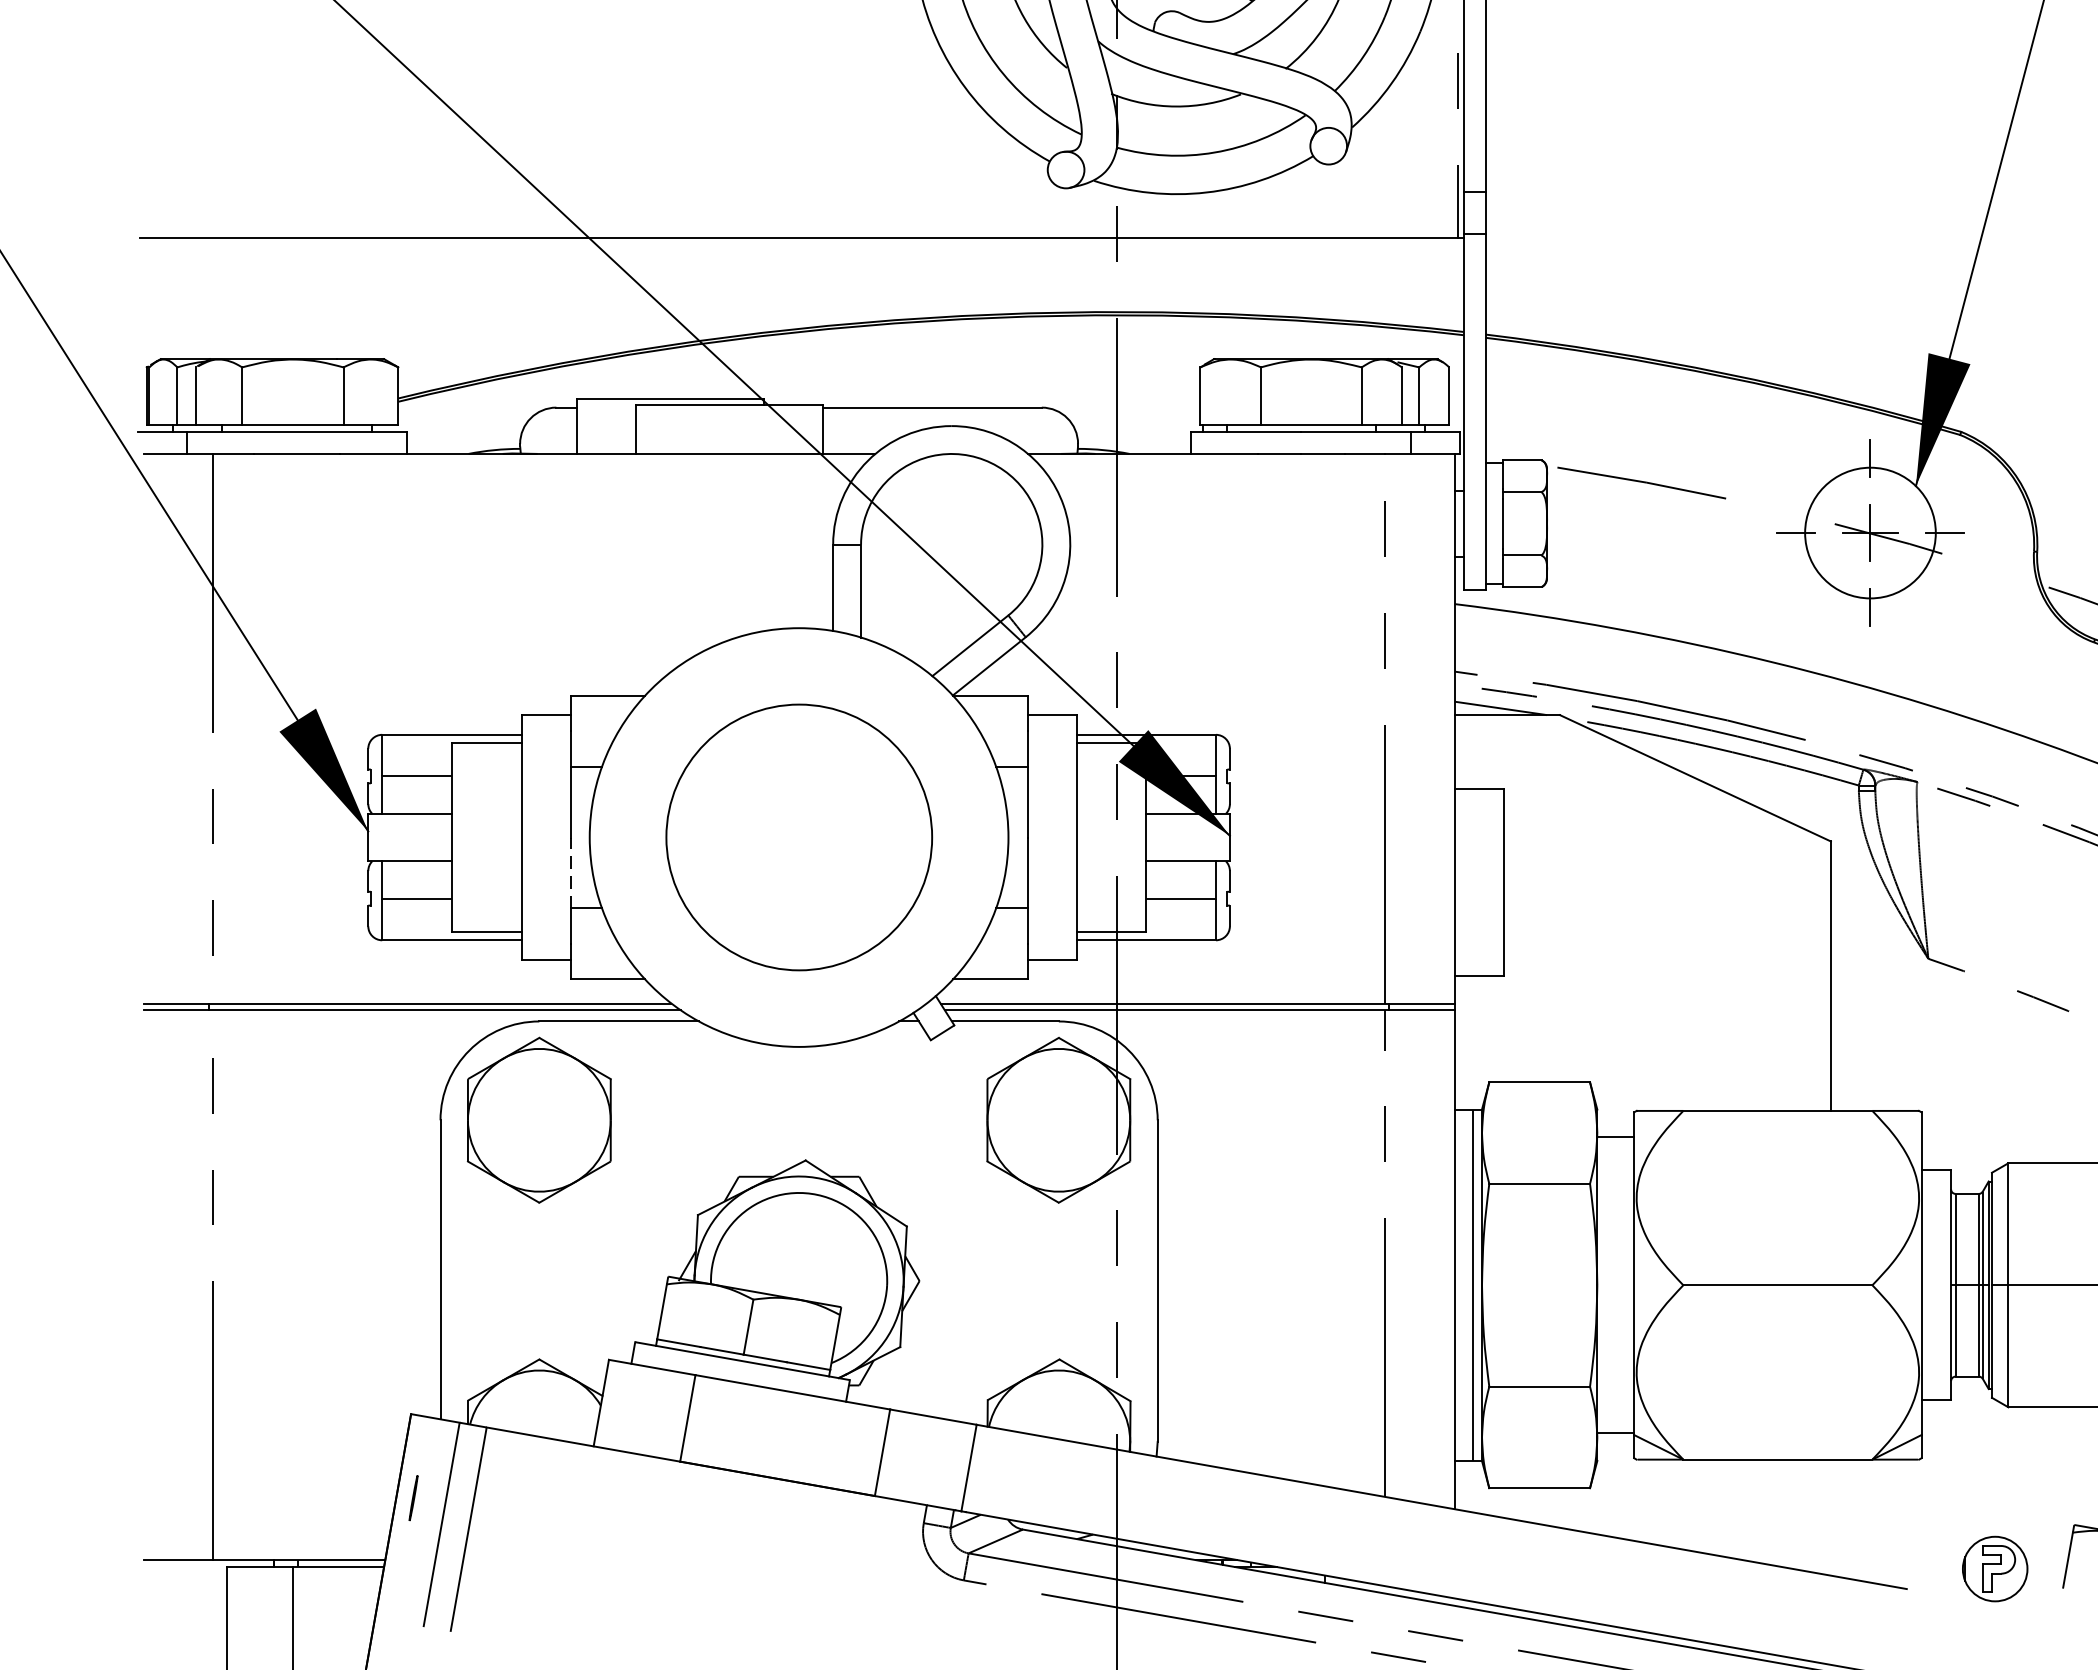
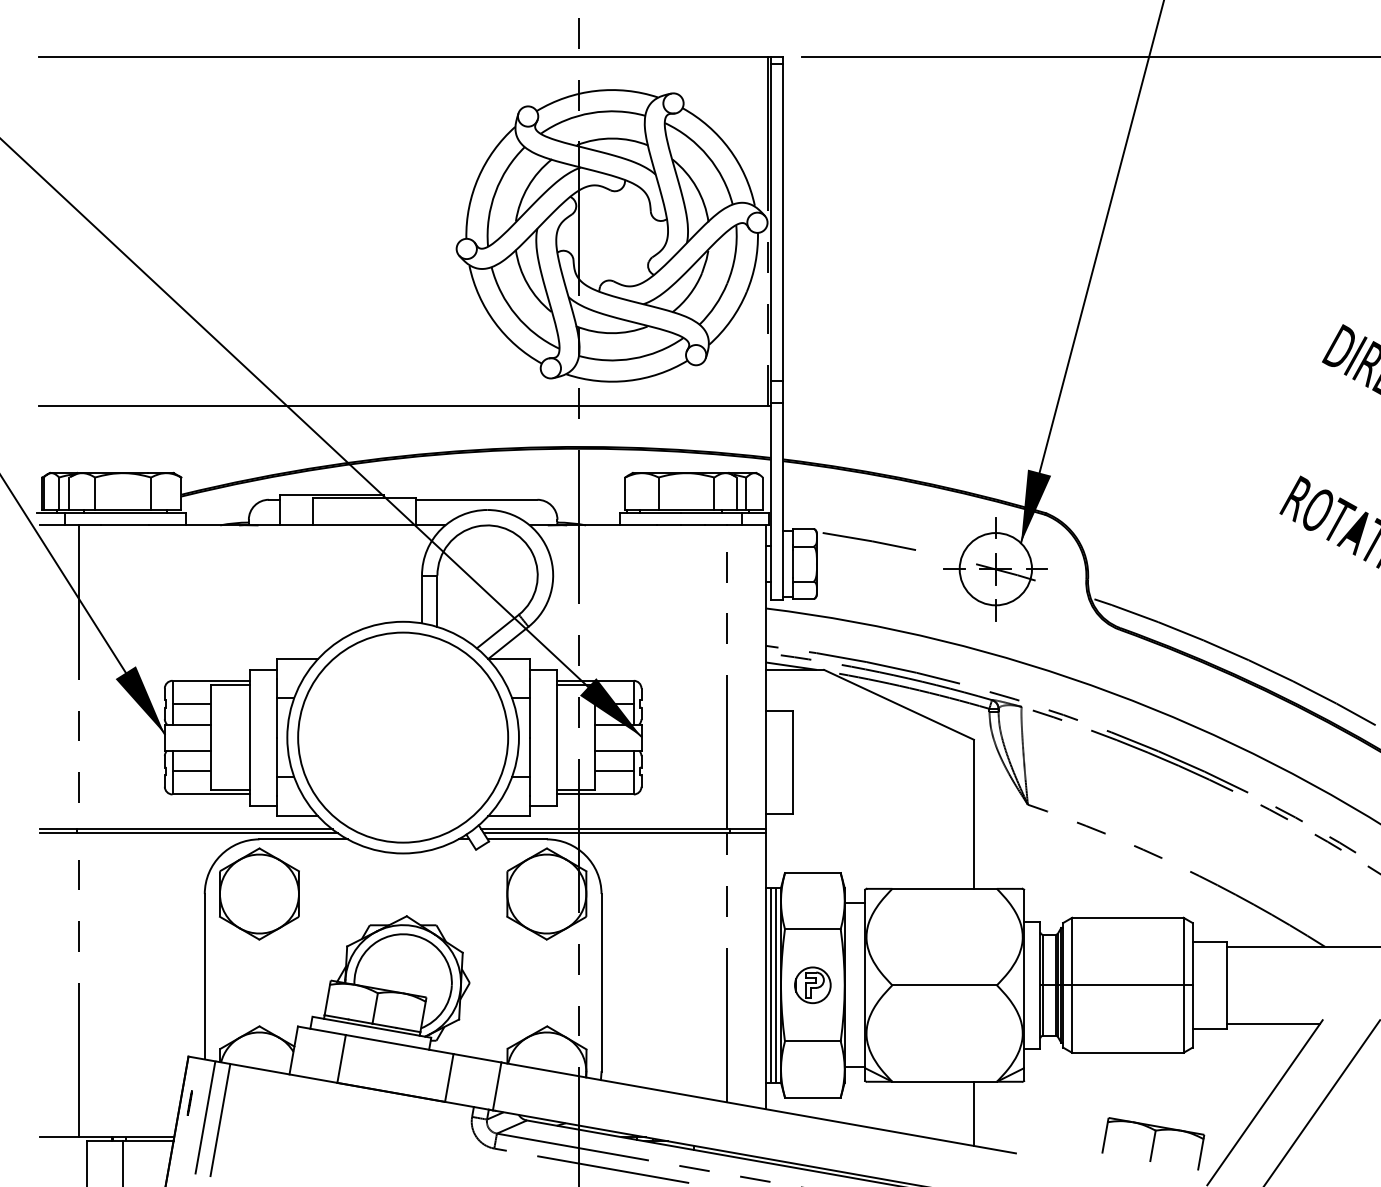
circle: (799, 837) -> (403, 737), size x1.43
line: (570, 873) -> (276, 757), dashed -> solid
line: (1463, 1283) -> (770, 984), added
line: (1830, 1516) -> (973, 1113), added
part: (1994, 1569) -> (812, 985), moved

